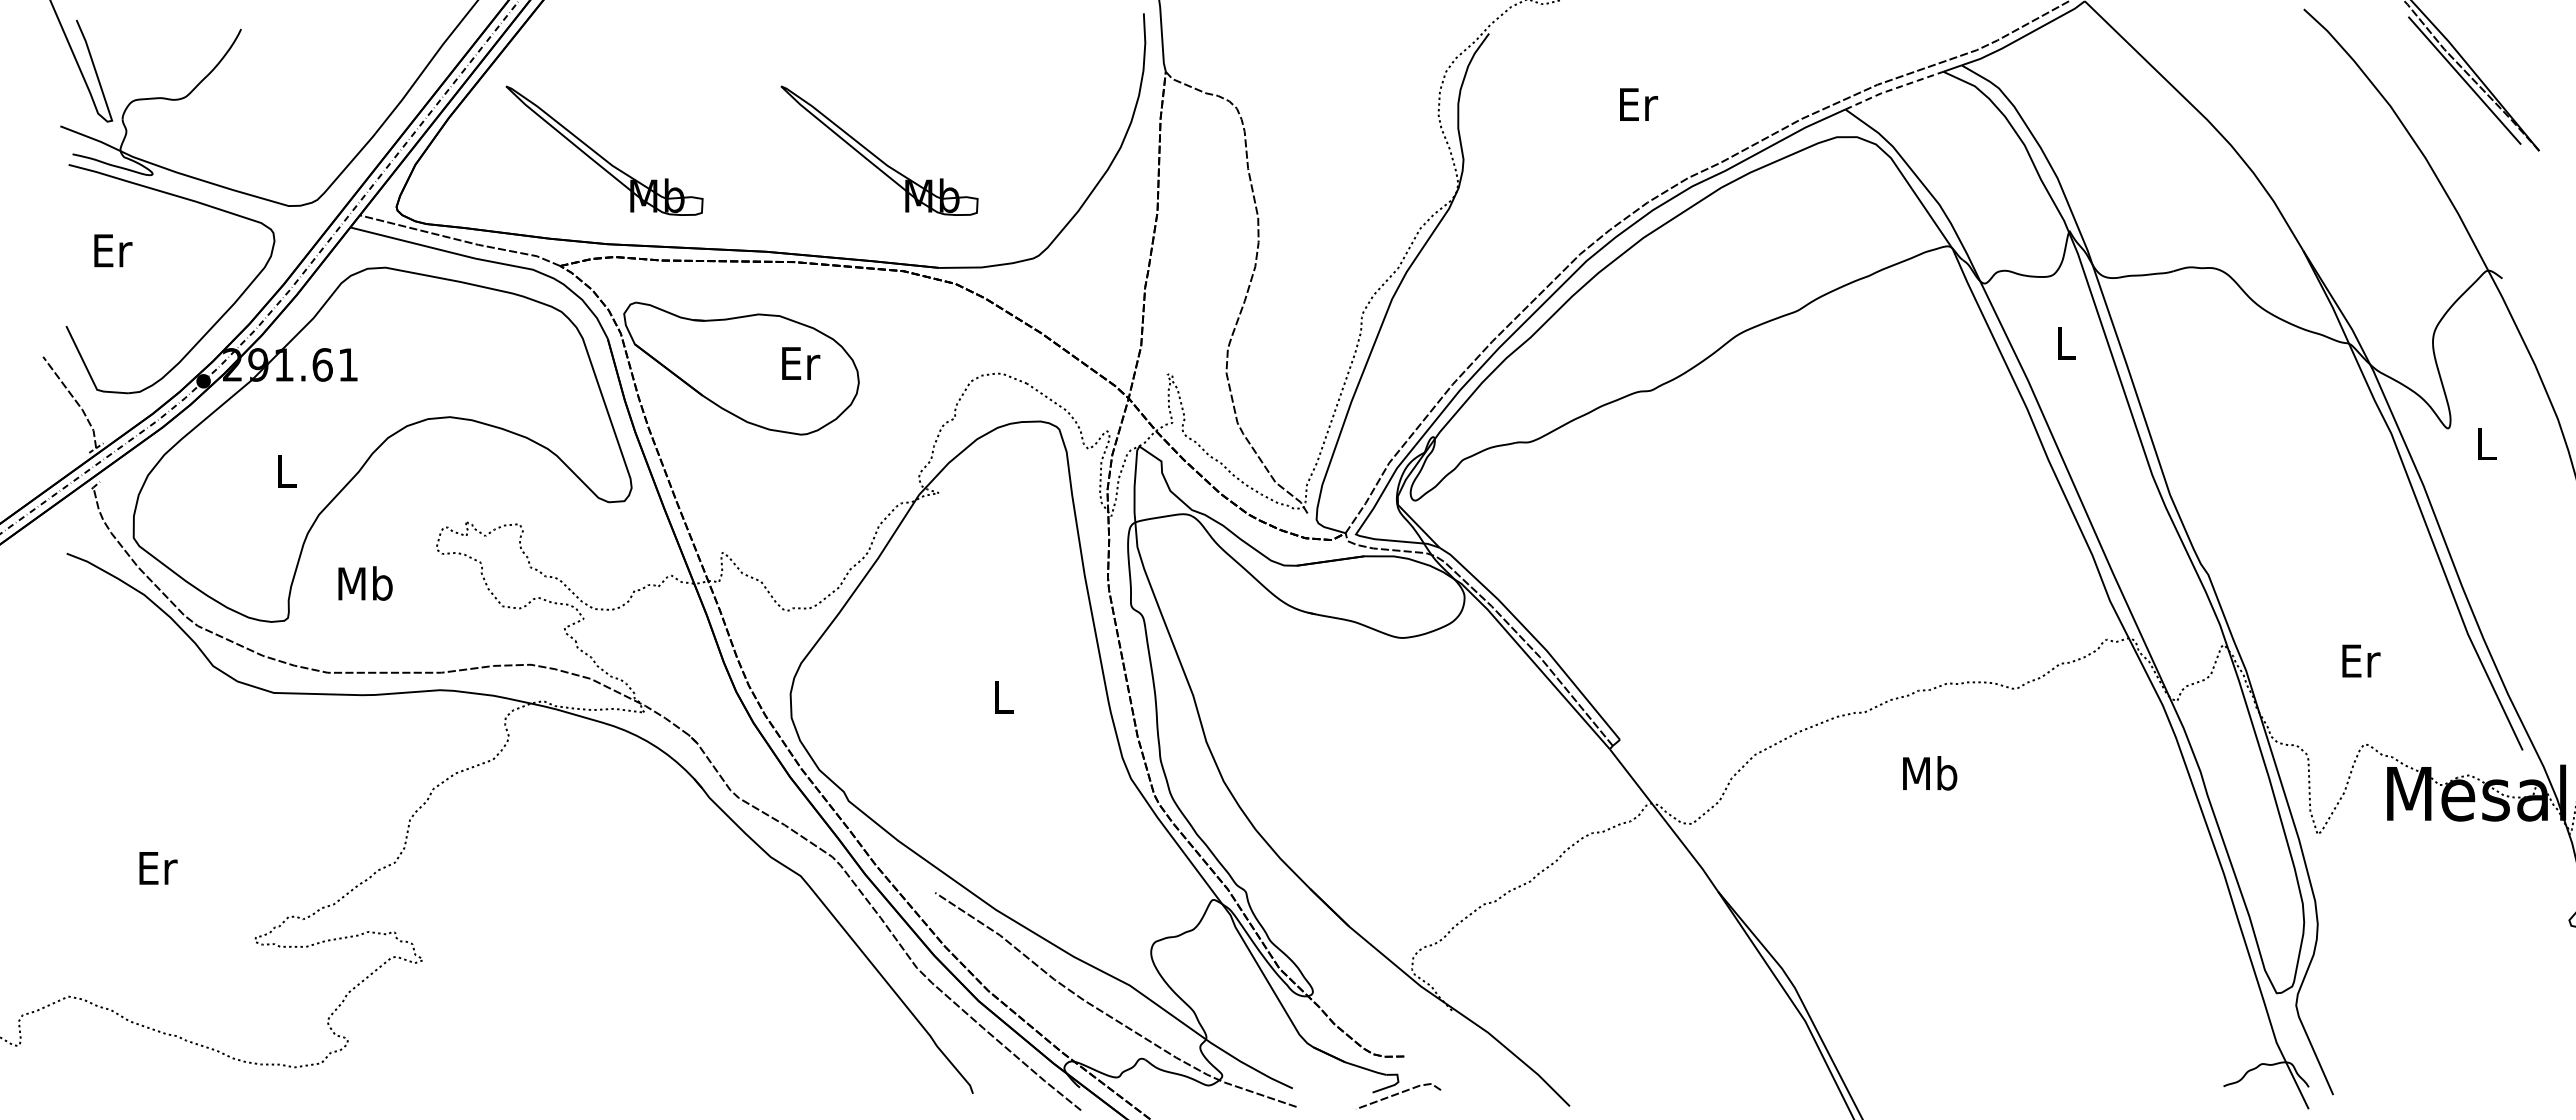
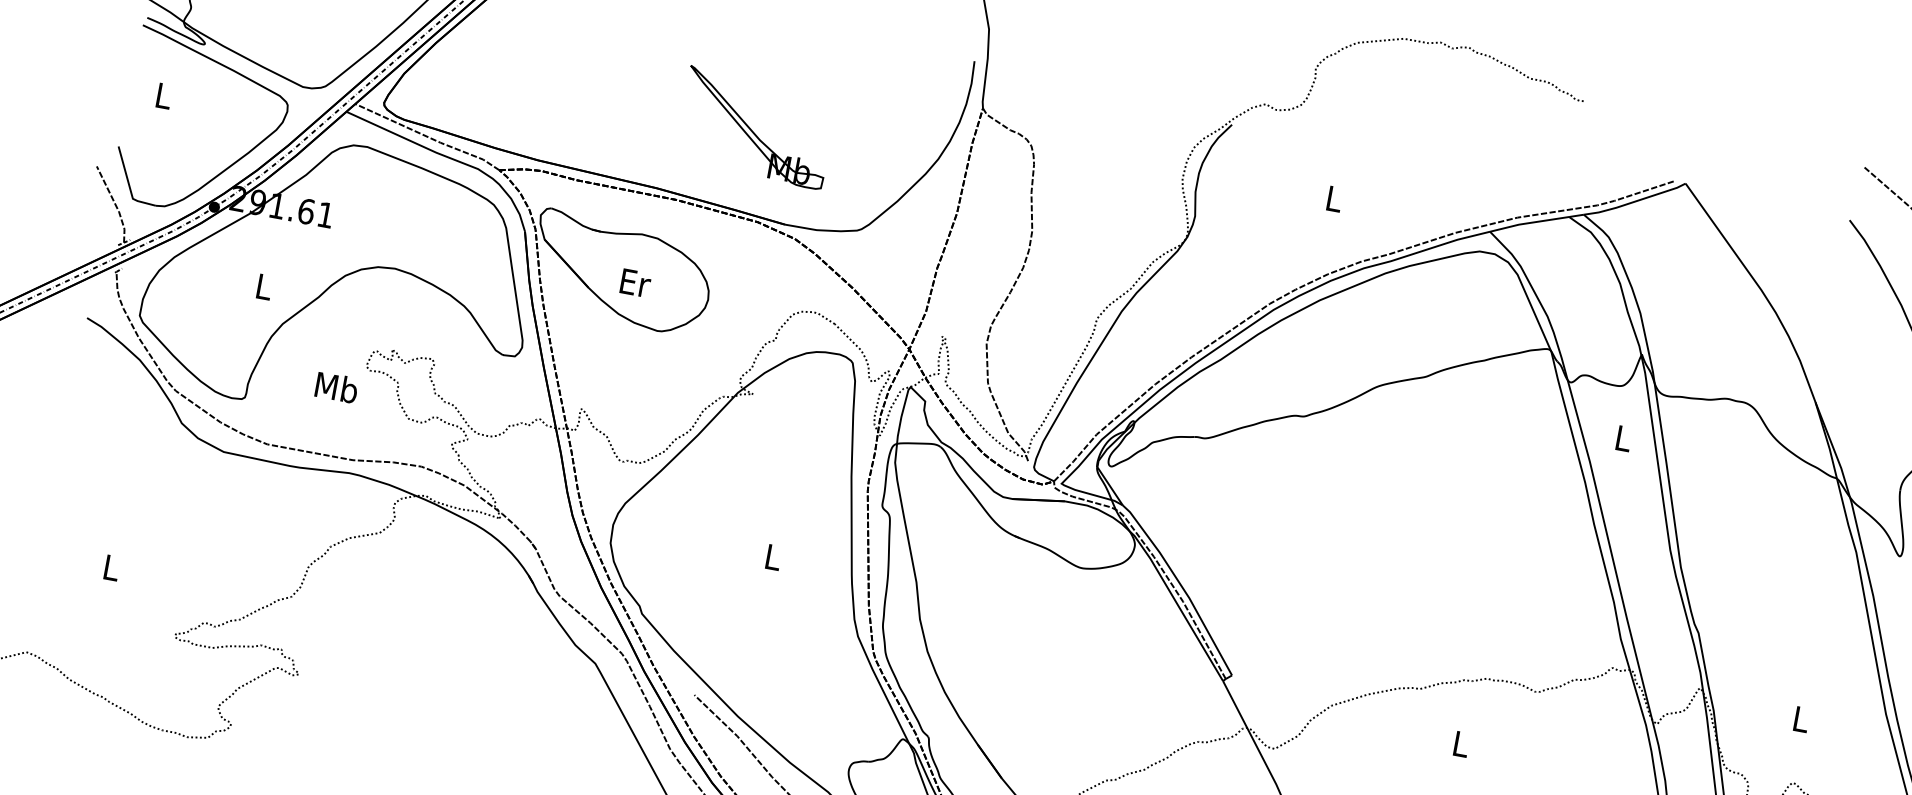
line: (1893, 88) -> (1529, 222), dashed -> solid
text: (1639, 104) -> (1335, 199), Er -> L
part: (604, 150) -> (548, 89), removed
text: (113, 250) -> (164, 96), Er -> L
text: (801, 363) -> (636, 283), moved
text: (365, 583) -> (336, 387), moved
text: (2361, 660) -> (1802, 719), Er -> L
text: (1930, 773) -> (1461, 744), Mb -> L
text: (158, 868) -> (112, 568), Er -> L

